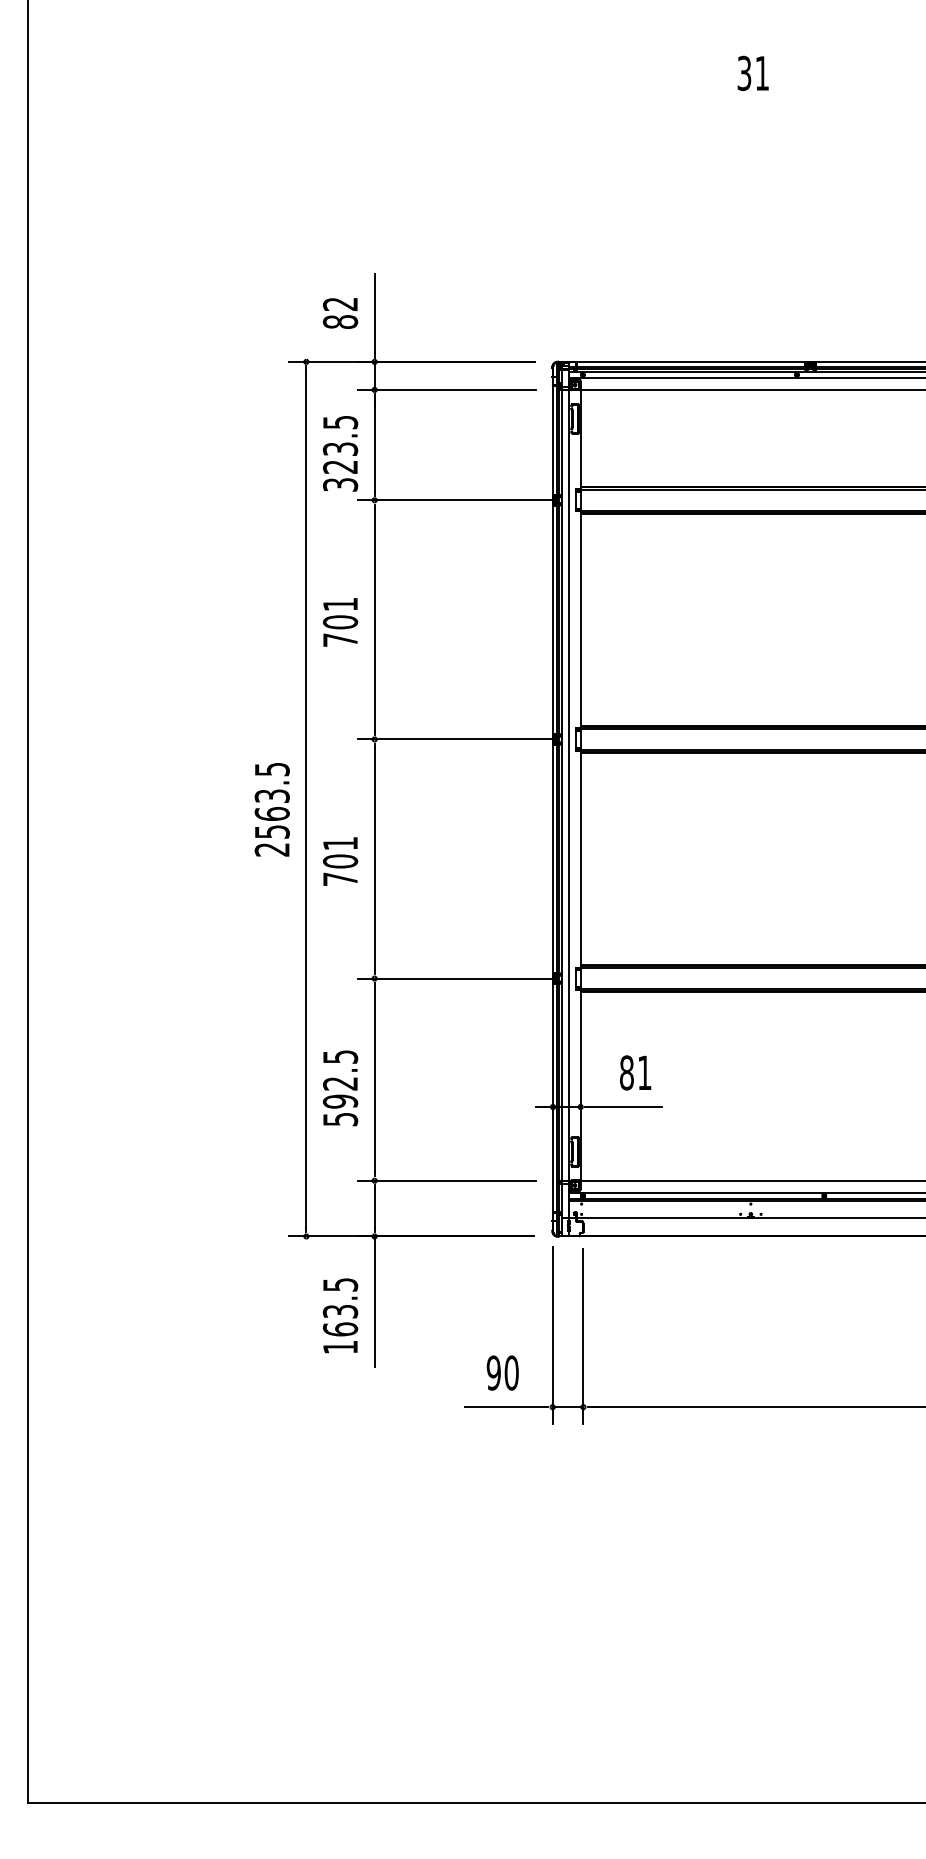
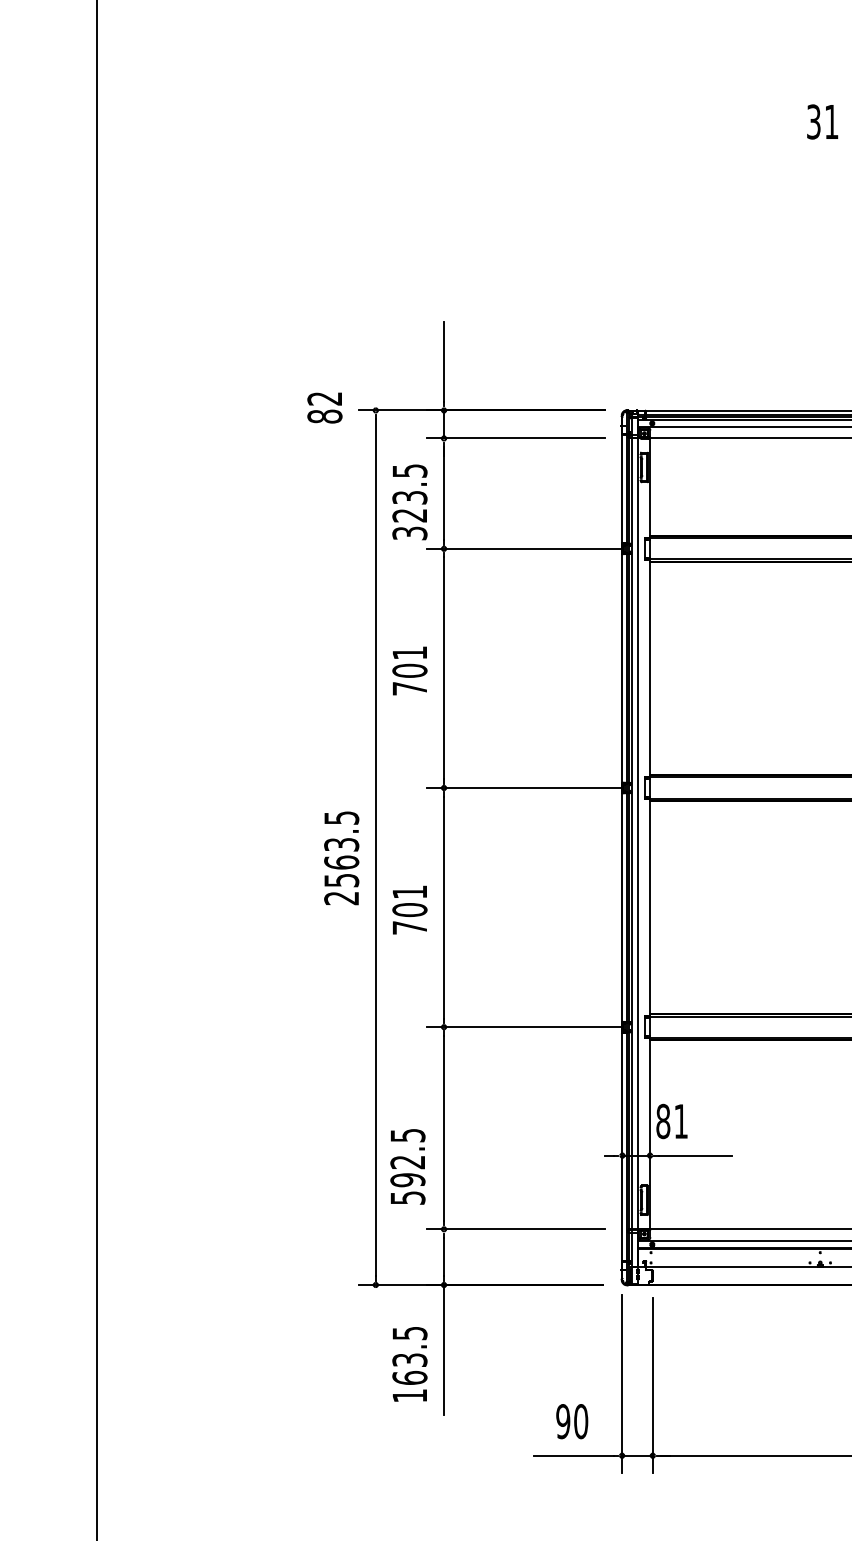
text: (340, 313) -> (324, 408), moved
text: (635, 1072) -> (671, 1121), moved
text: (340, 1088) -> (407, 1167), moved

